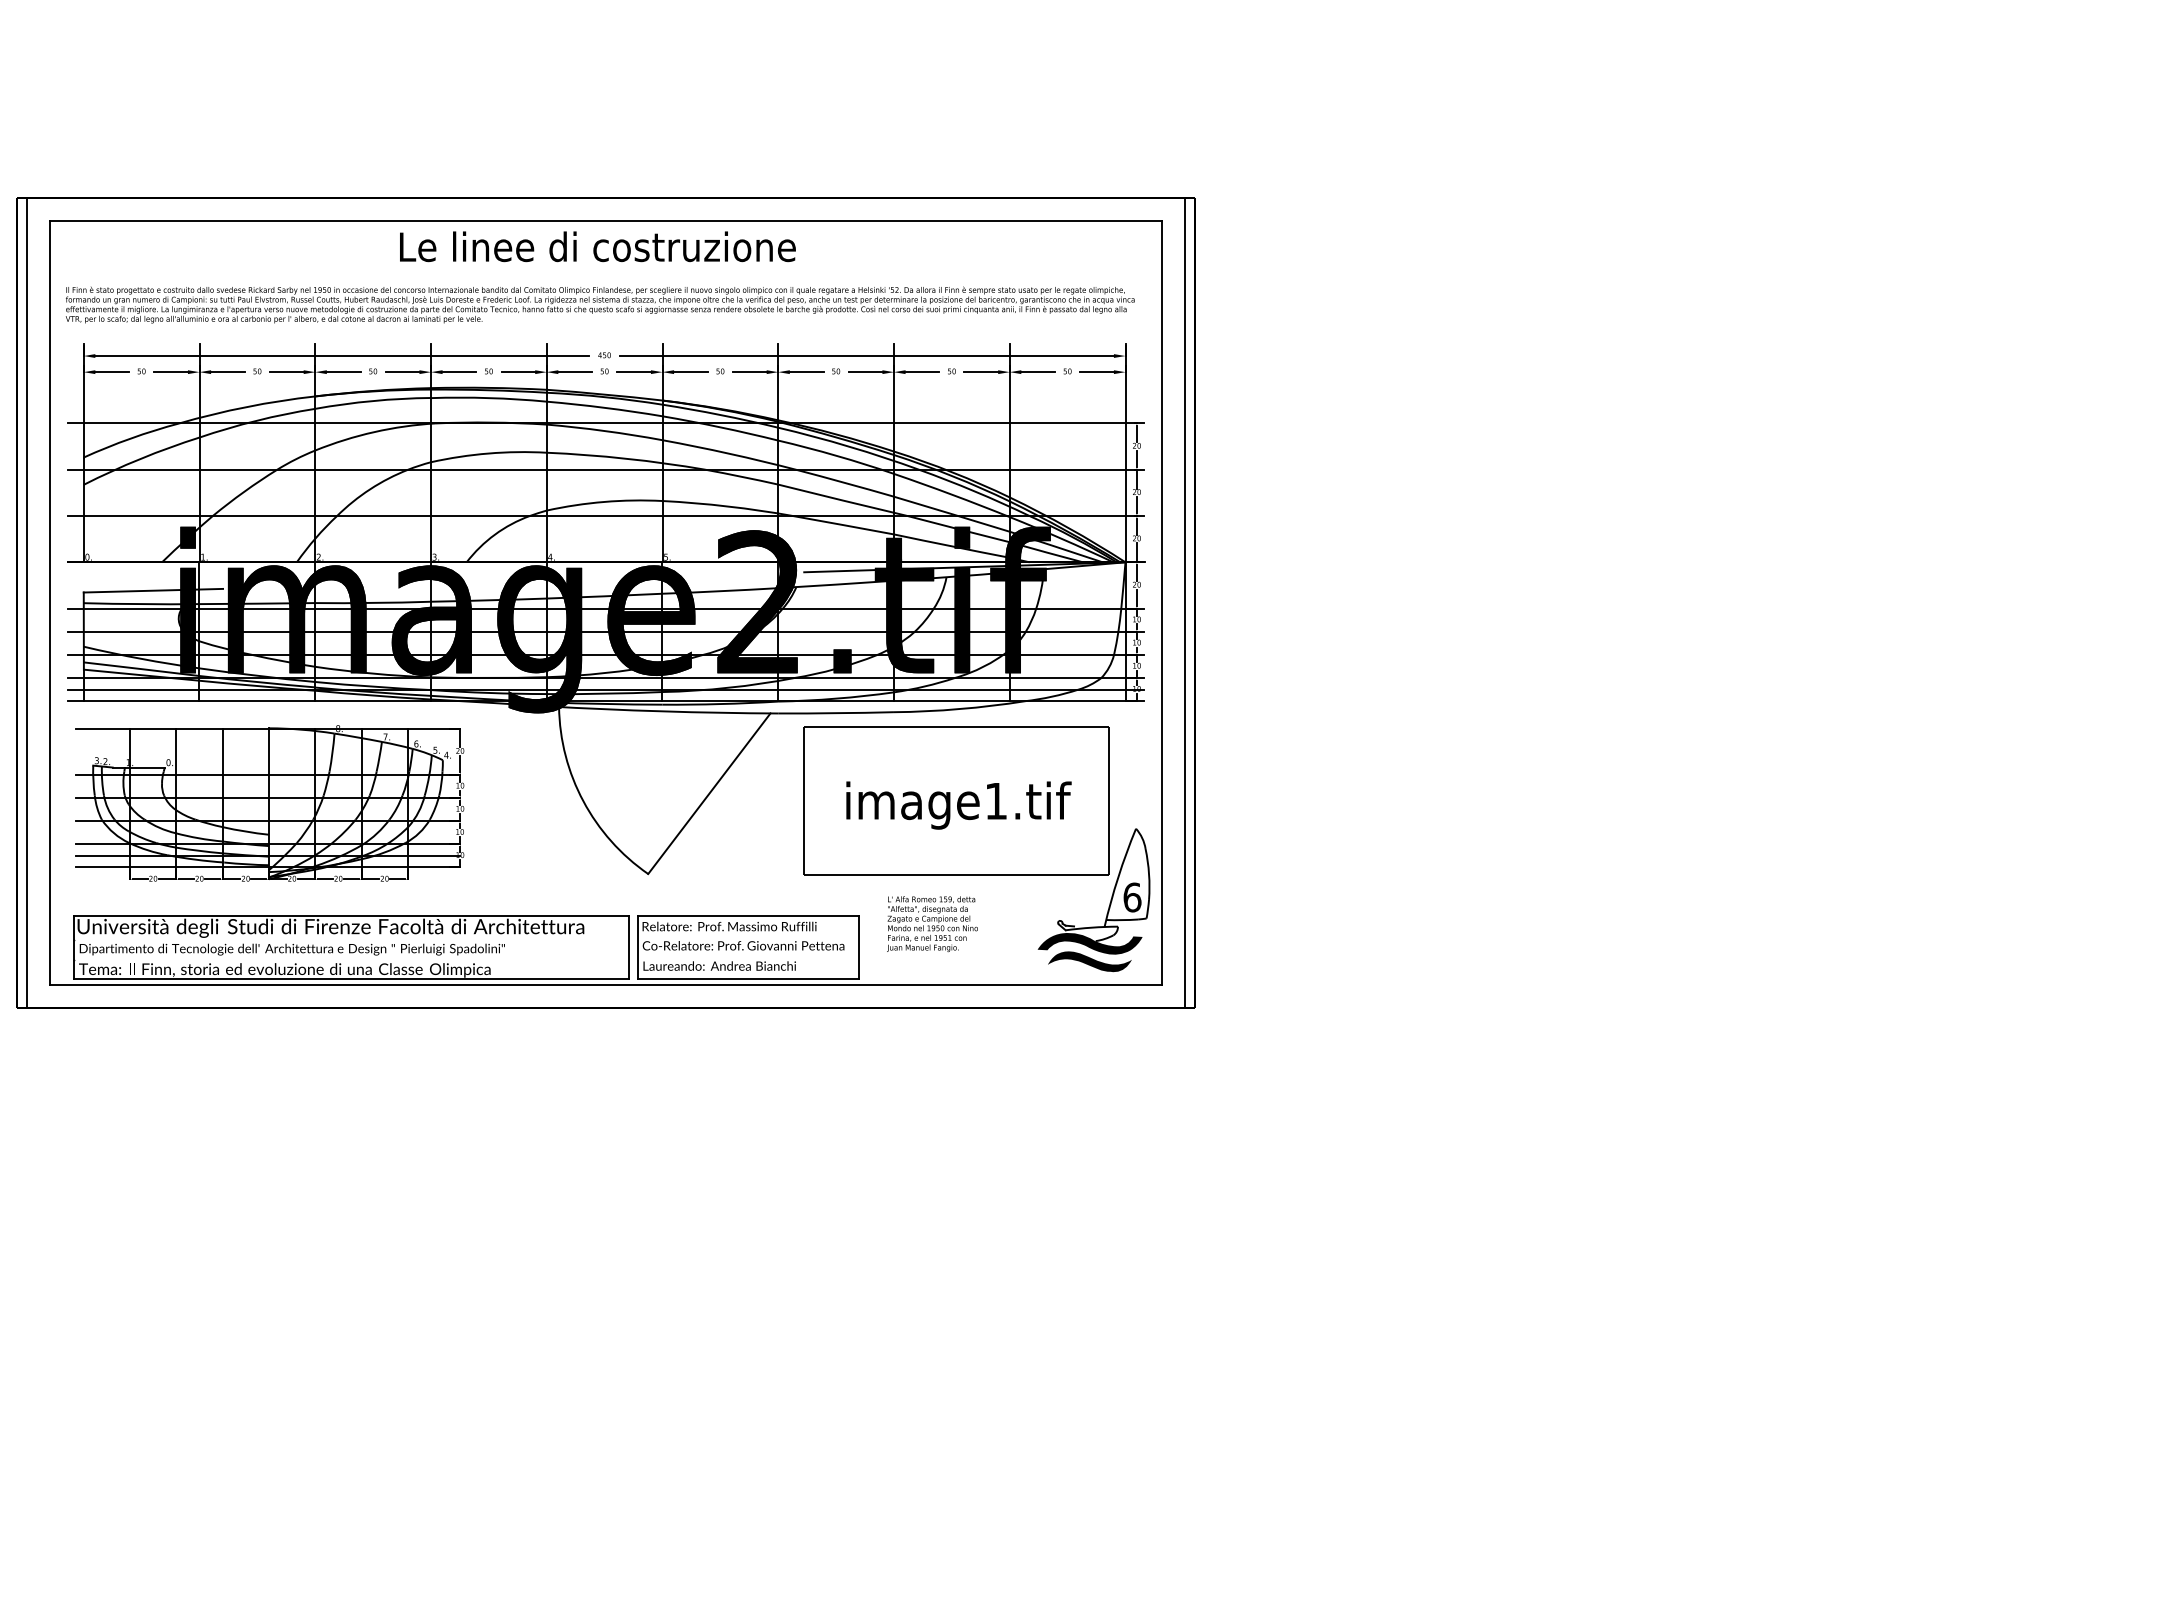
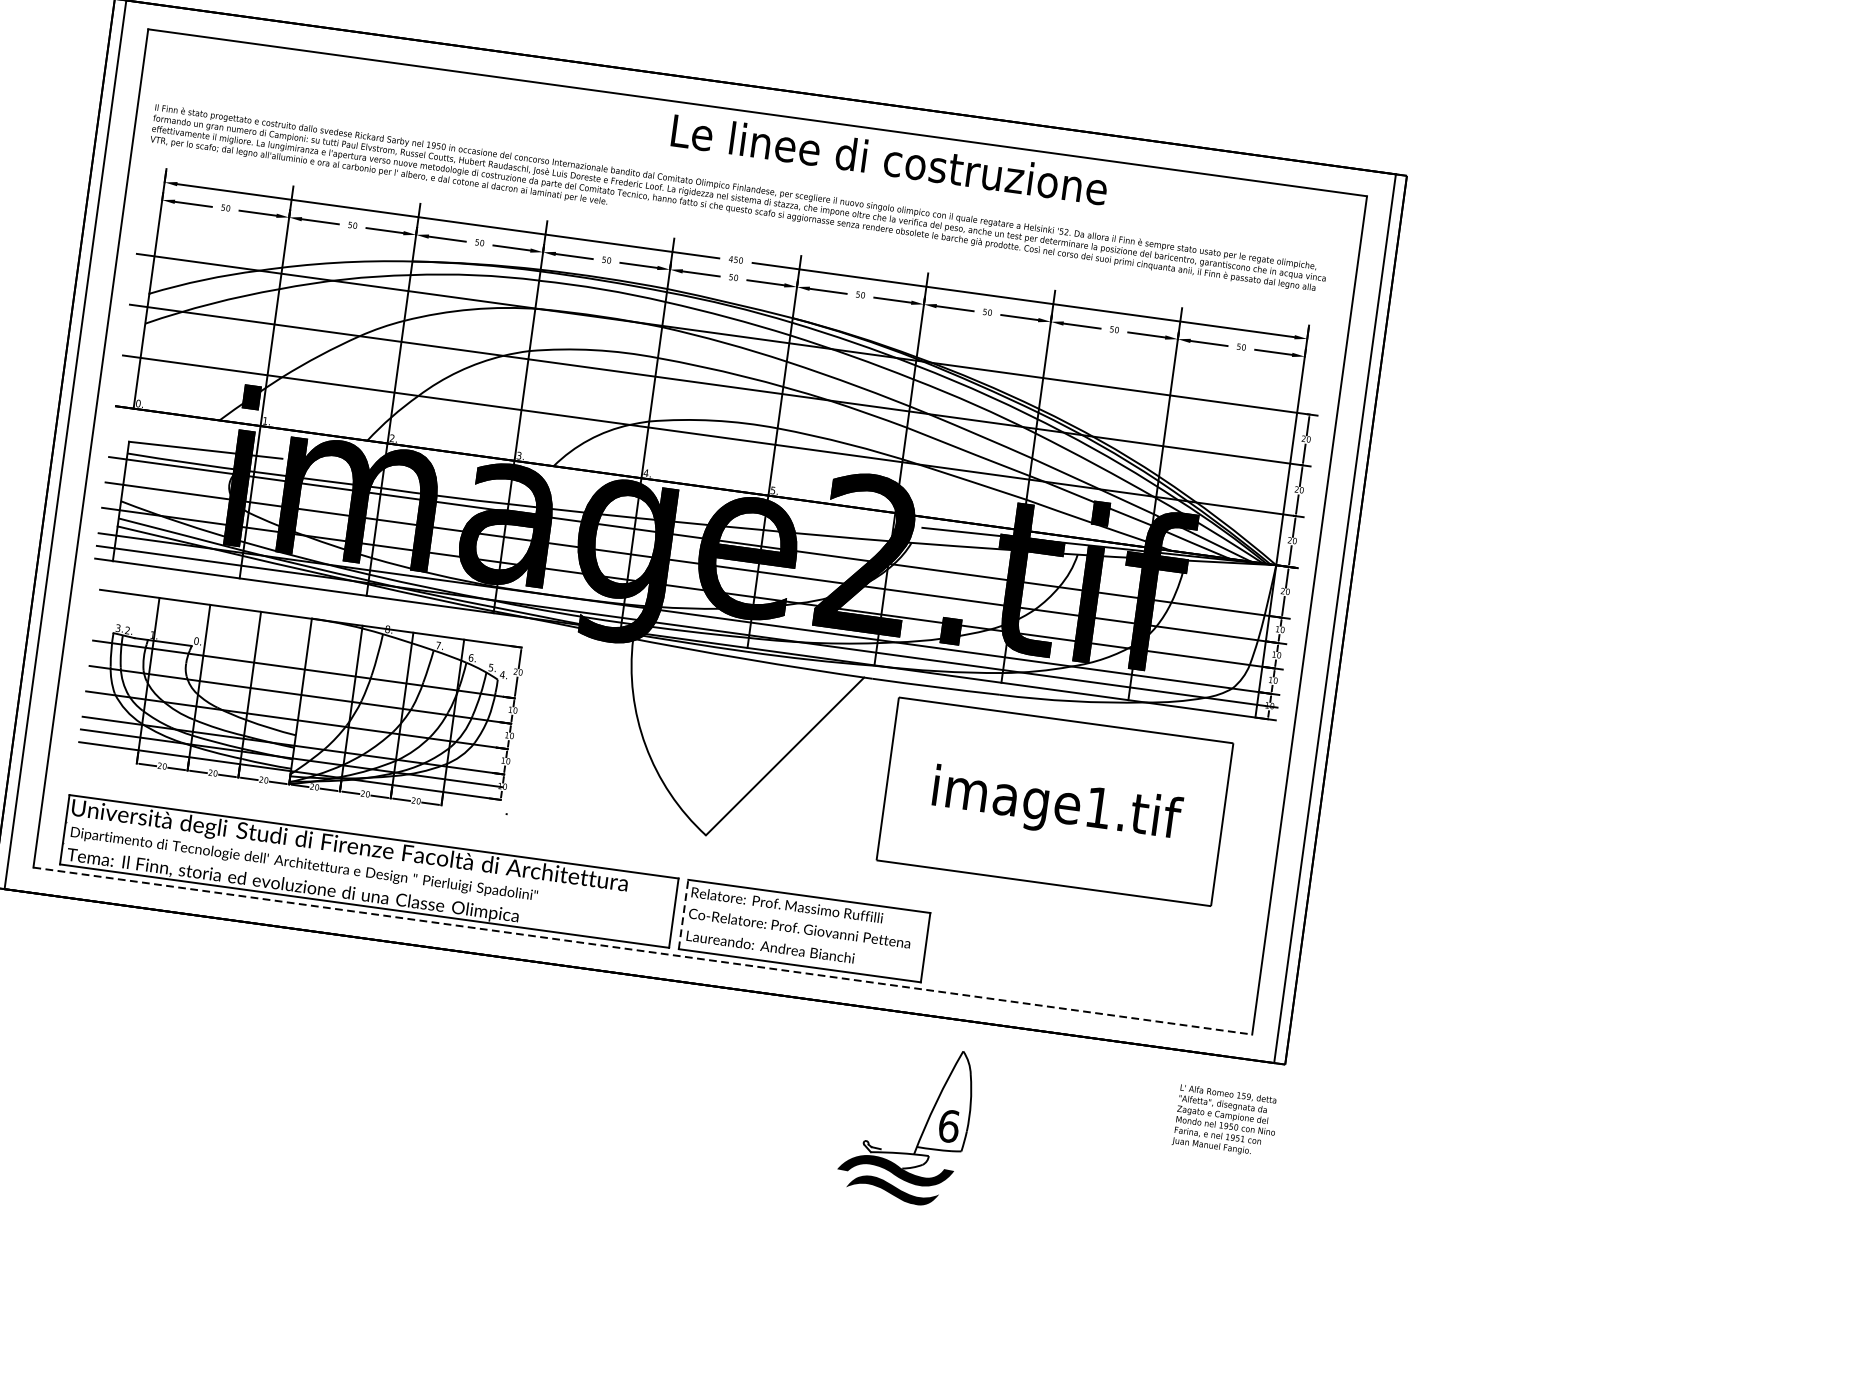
text: (597, 246) -> (889, 159), moved
part: (1108, 906) -> (921, 1132), moved
text: (932, 924) -> (1225, 1121), moved
line: (637, 947) -> (683, 914), solid -> dashed
line: (605, 985) -> (642, 951), solid -> dashed

